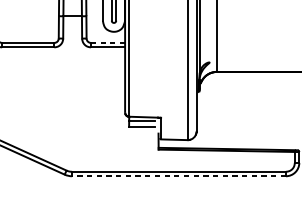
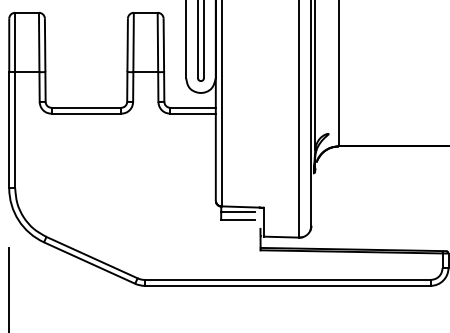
line: (108, 42) -> (193, 107), dashed -> solid
line: (178, 175) -> (287, 285), dashed -> solid

